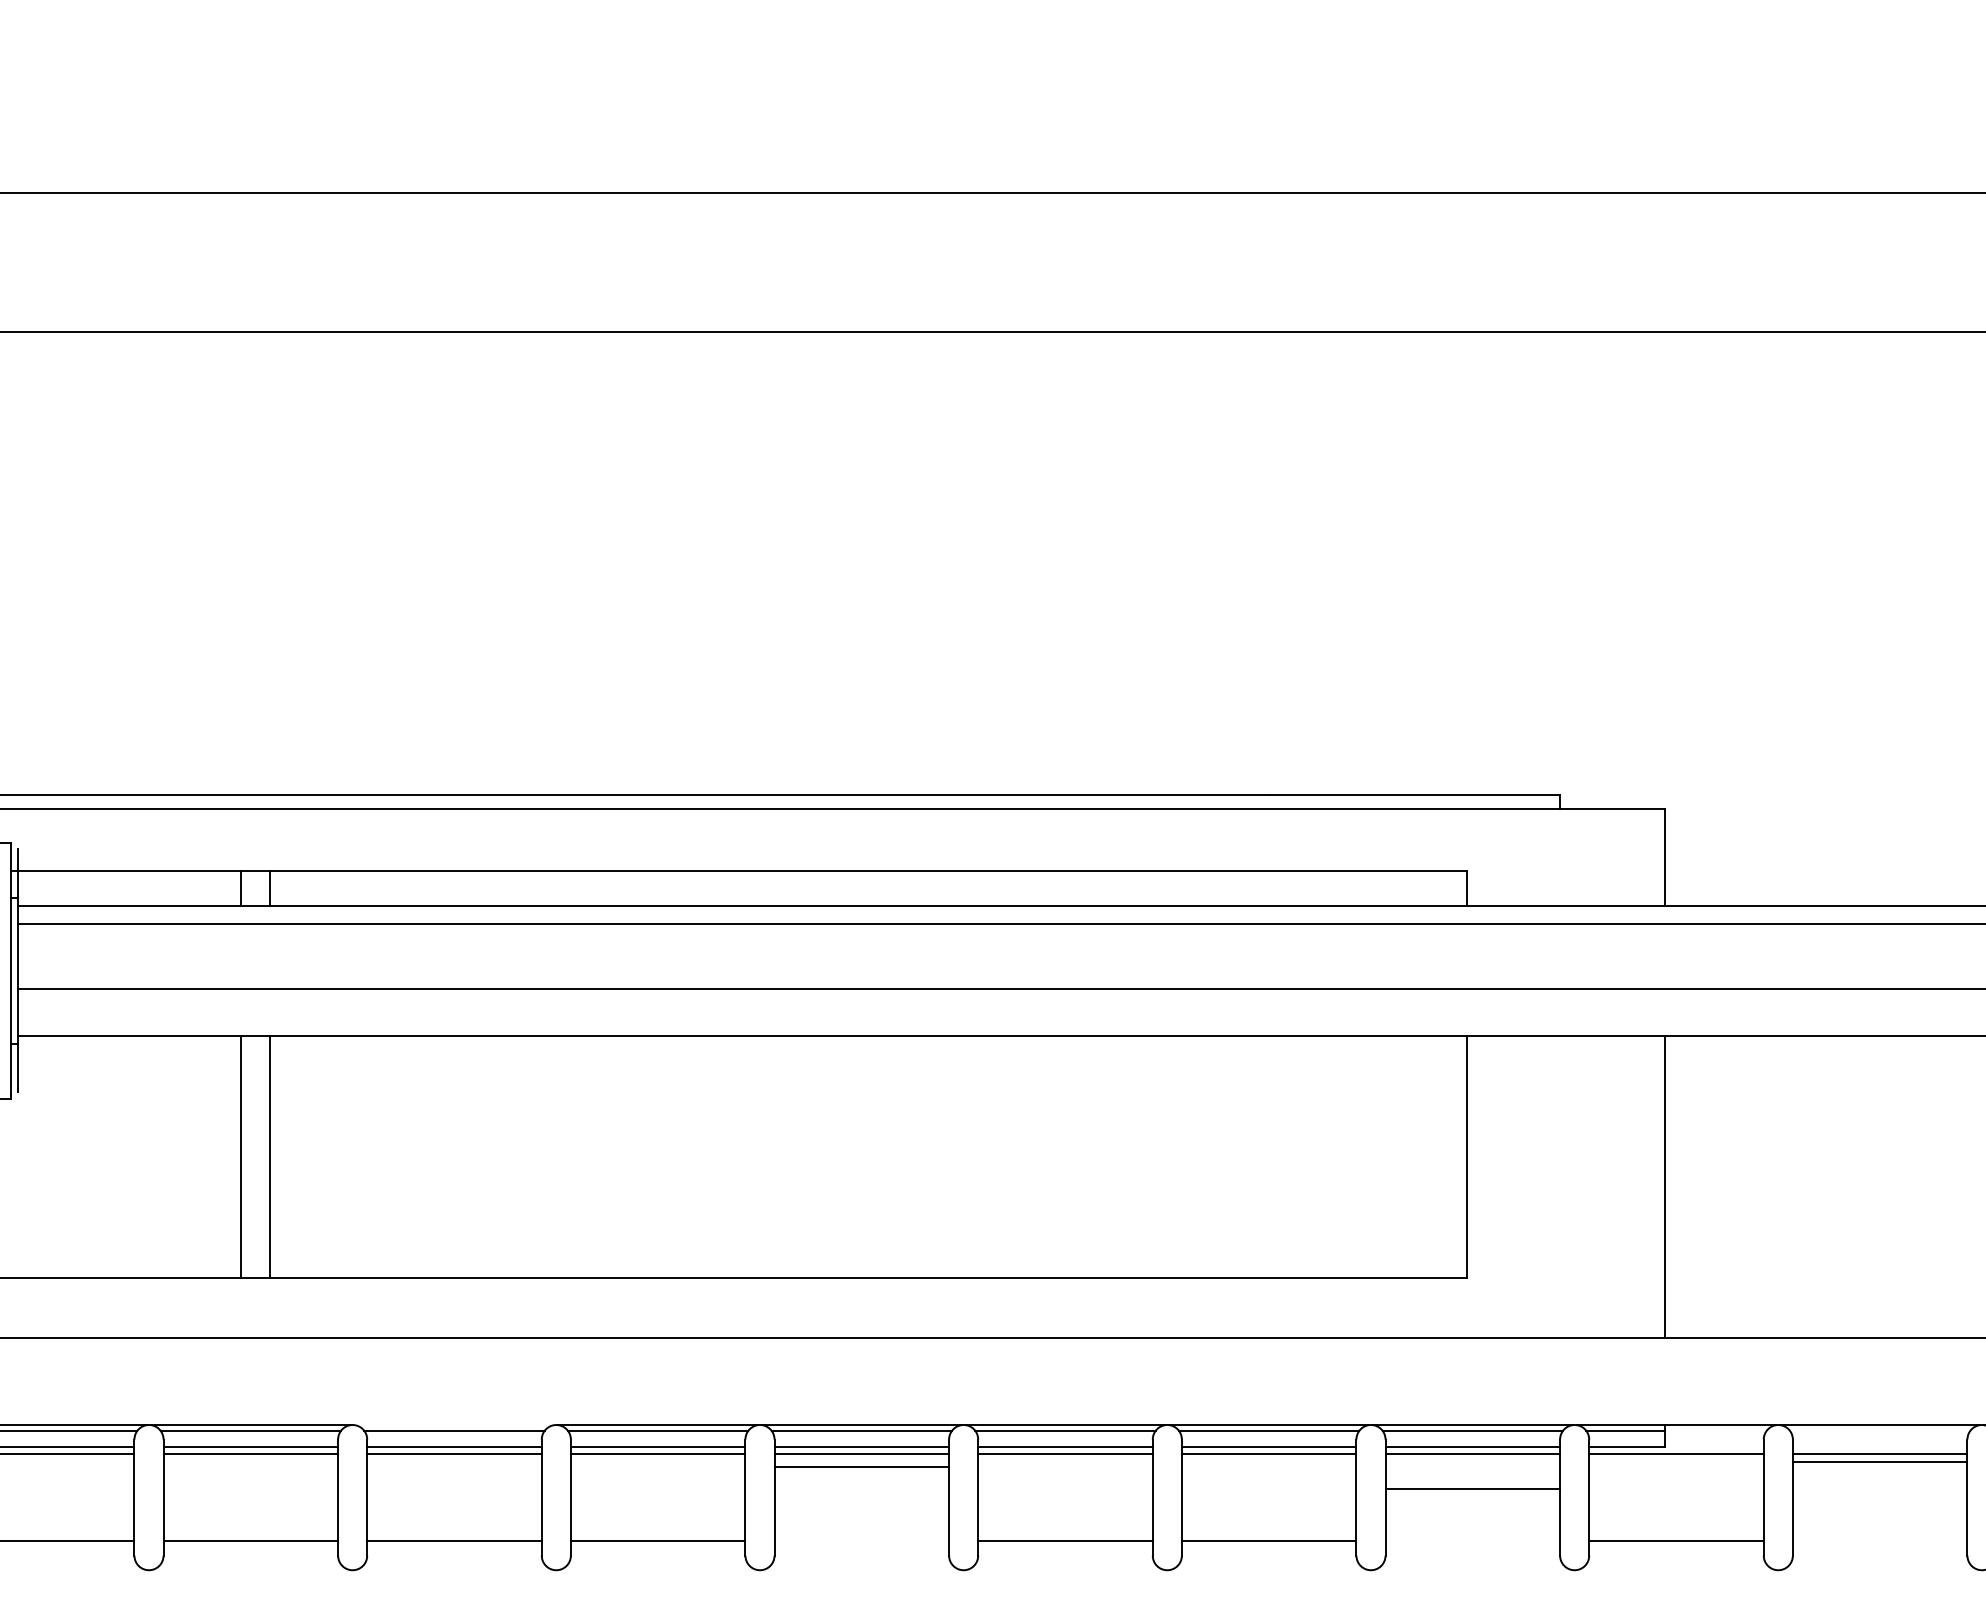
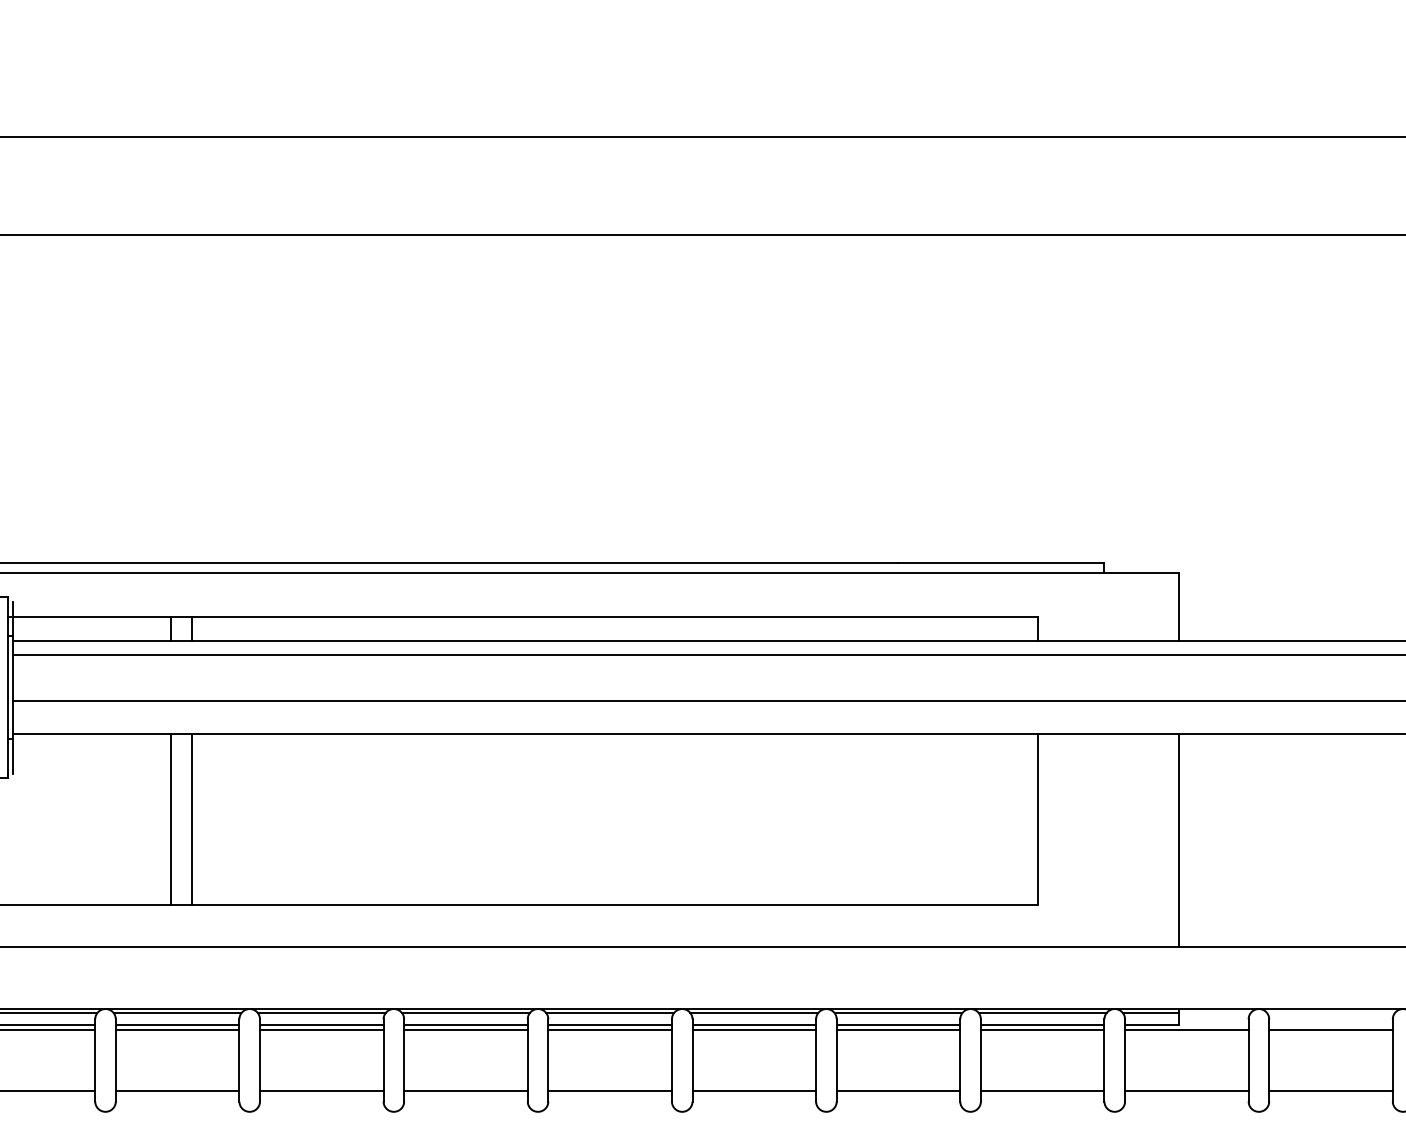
line: (454, 1425) -> (321, 1009), added
line: (1879, 1462) -> (1330, 1091), moved
line: (861, 1467) -> (609, 1091), moved
line: (1472, 1489) -> (1042, 1091), moved

